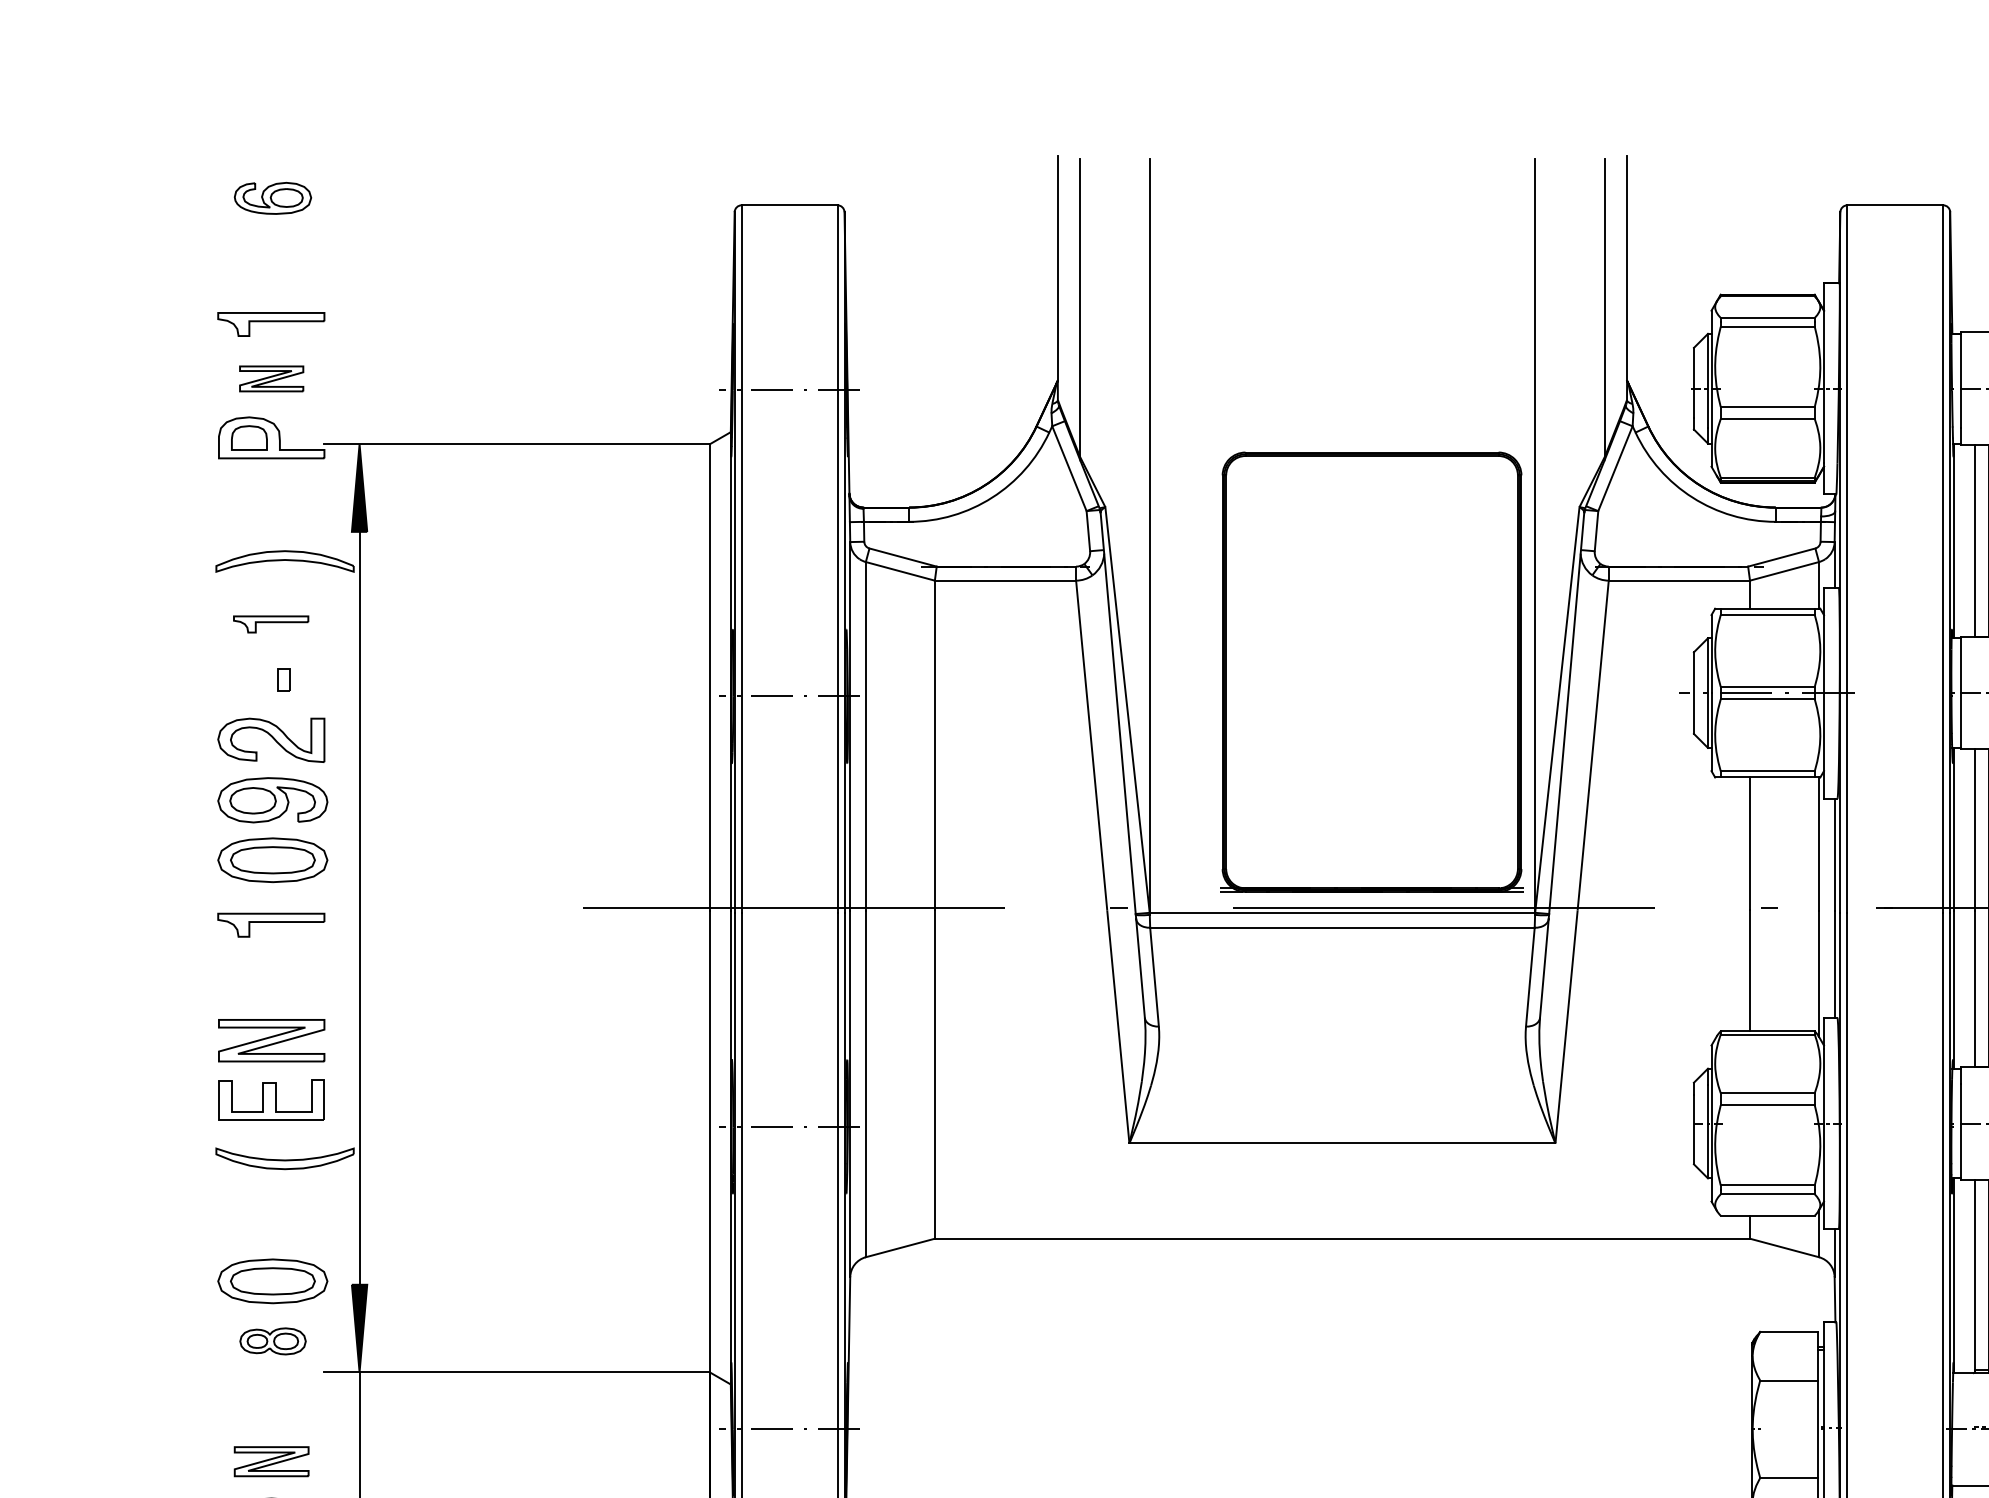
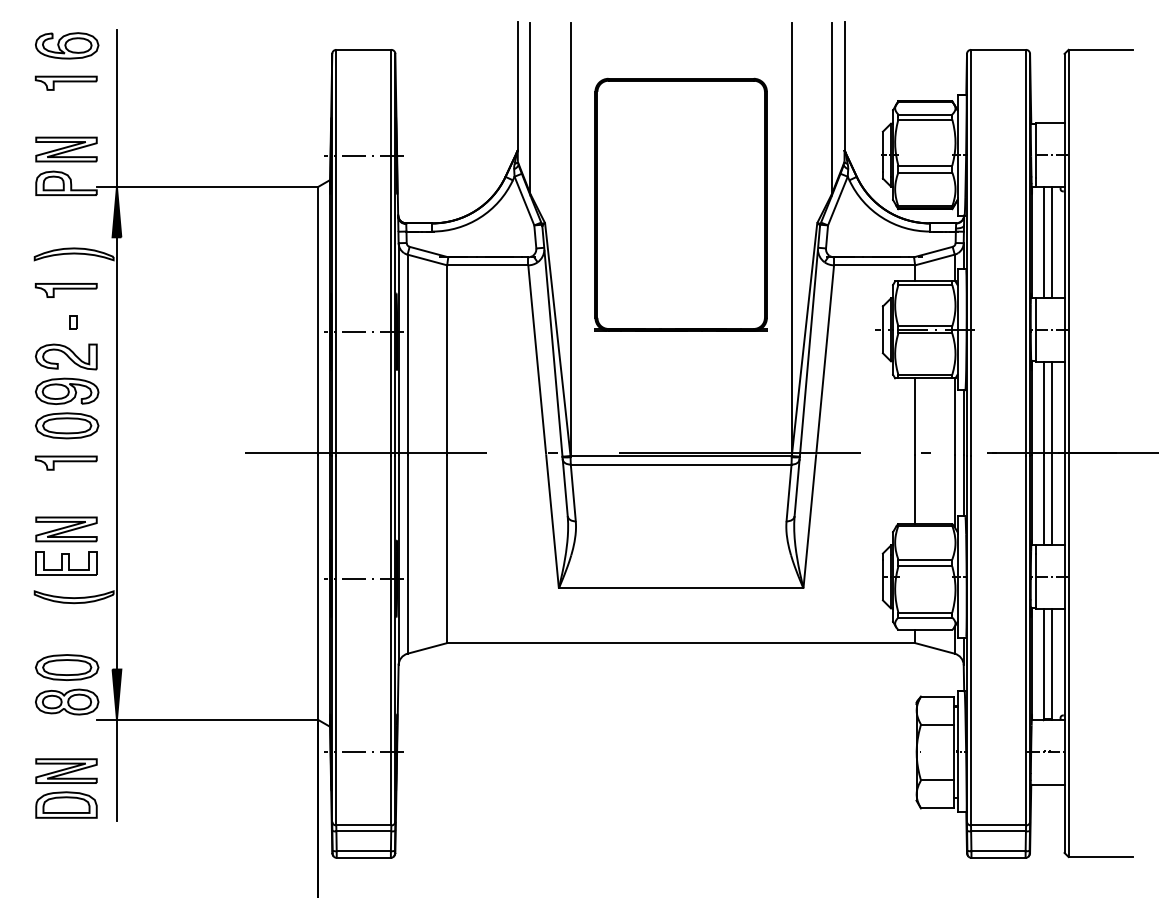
part: (273, 197) -> (67, 45), size x1.43
line: (358, 307) -> (116, 108), added
part: (269, 323) -> (65, 82), moved
part: (271, 378) -> (66, 149), size x1.67
part: (269, 624) -> (65, 290), size x1.43
part: (1370, 671) -> (680, 204), moved
part: (273, 1340) -> (67, 701), size x1.67
part: (271, 1460) -> (66, 770), size x1.43

